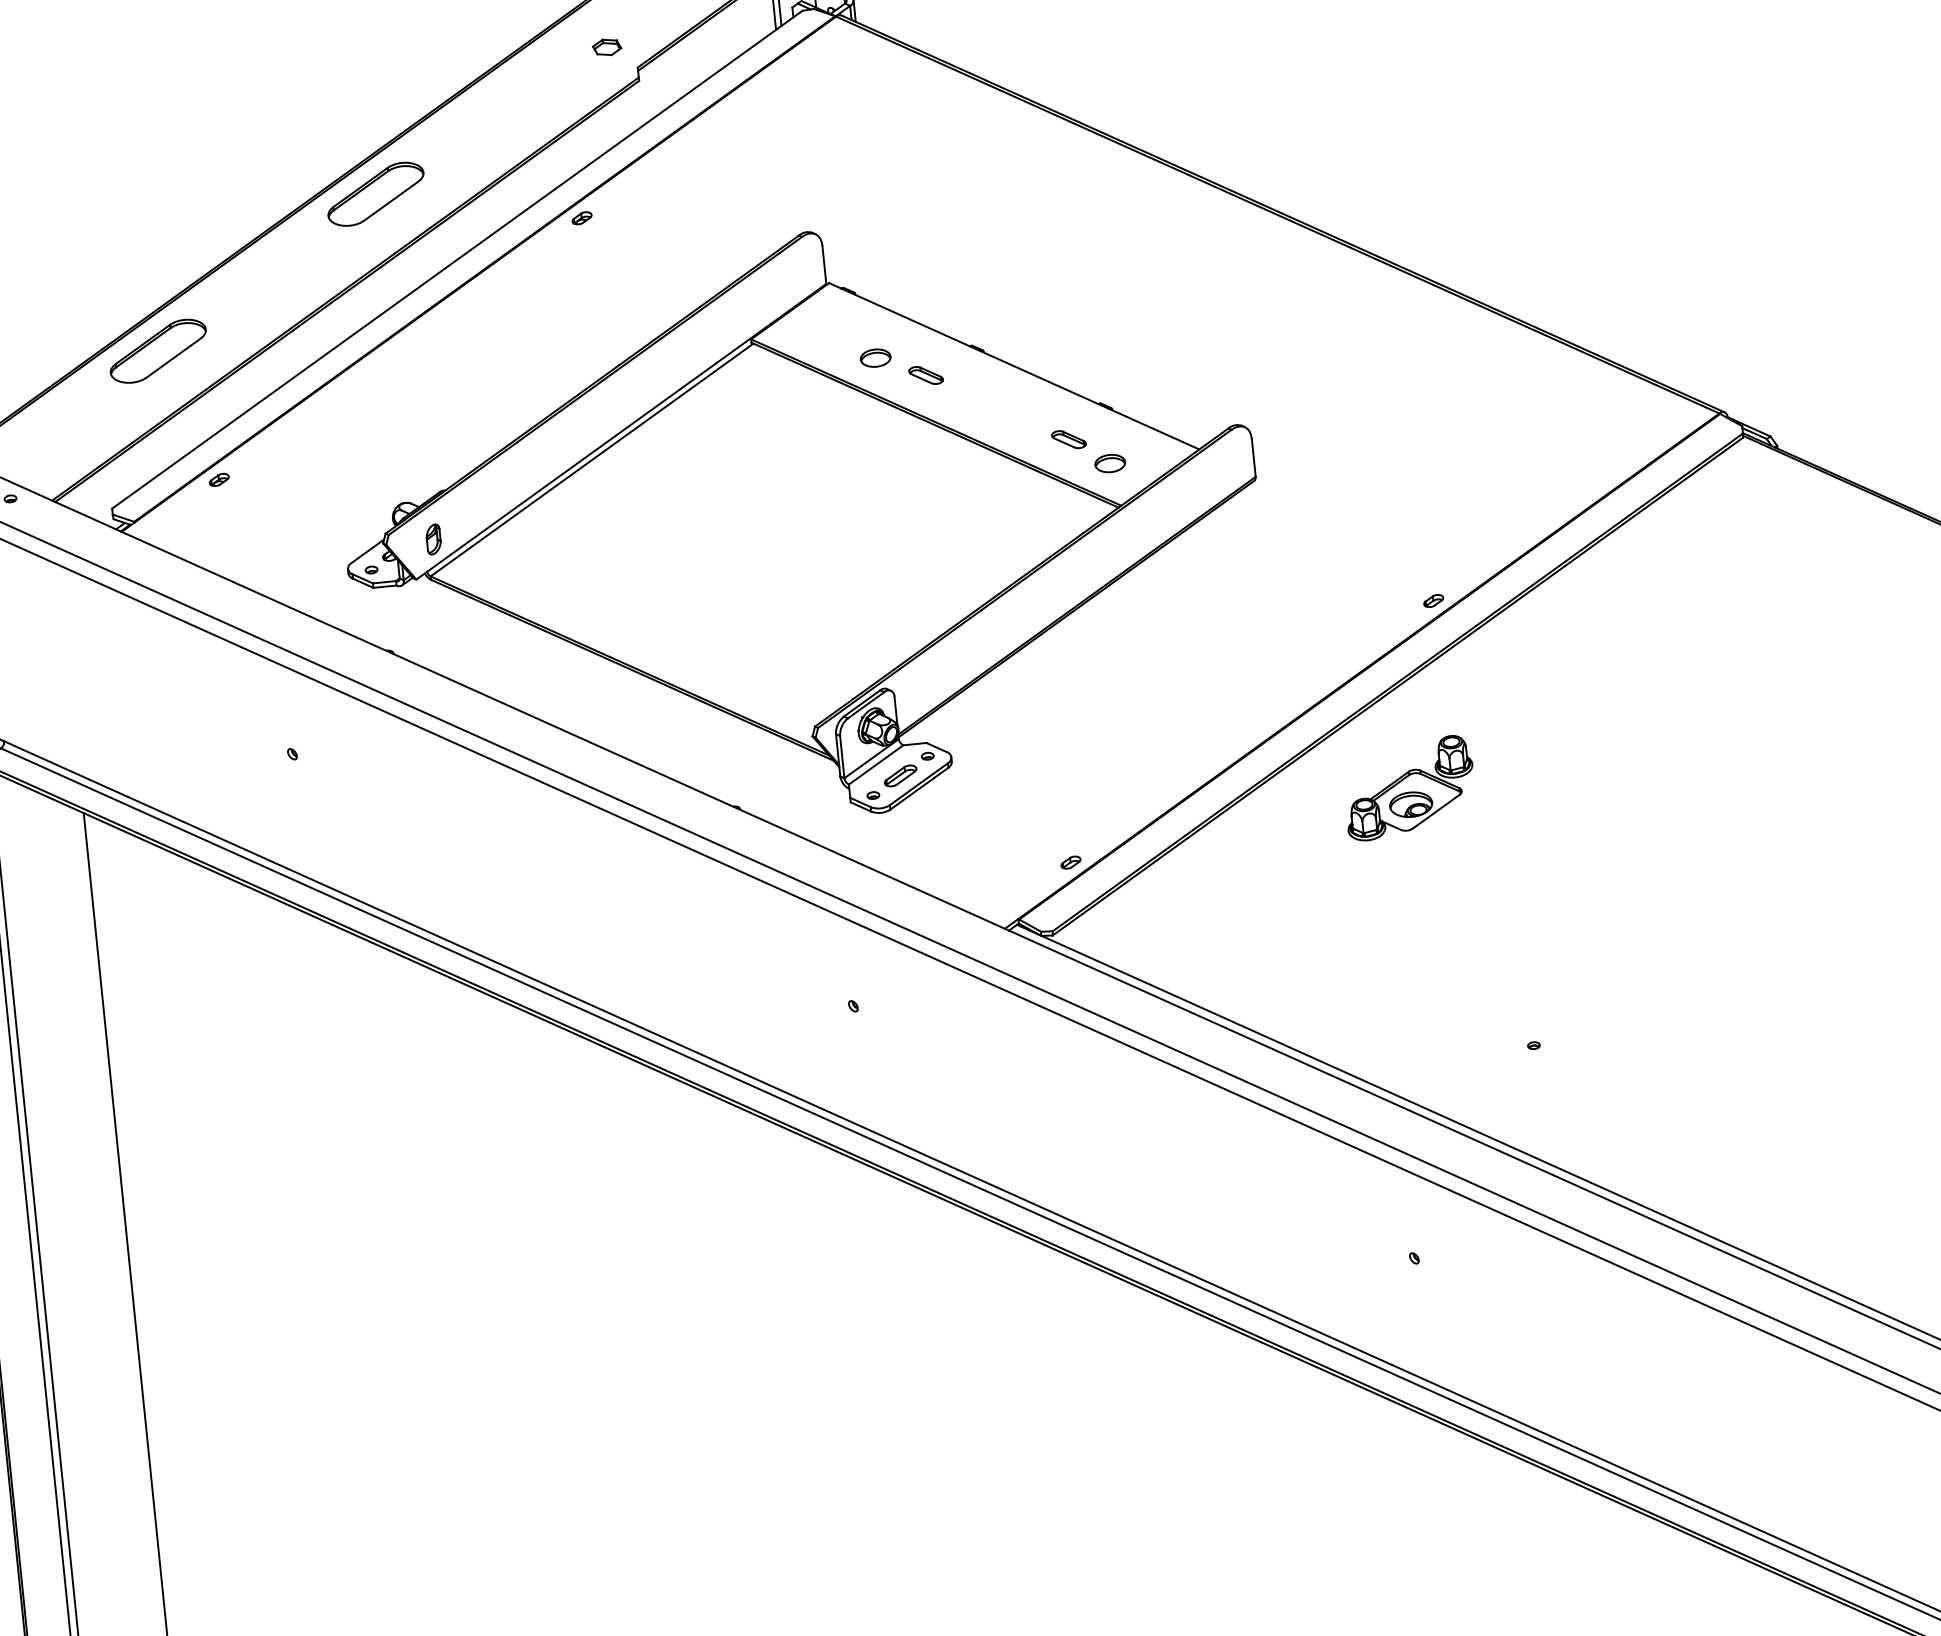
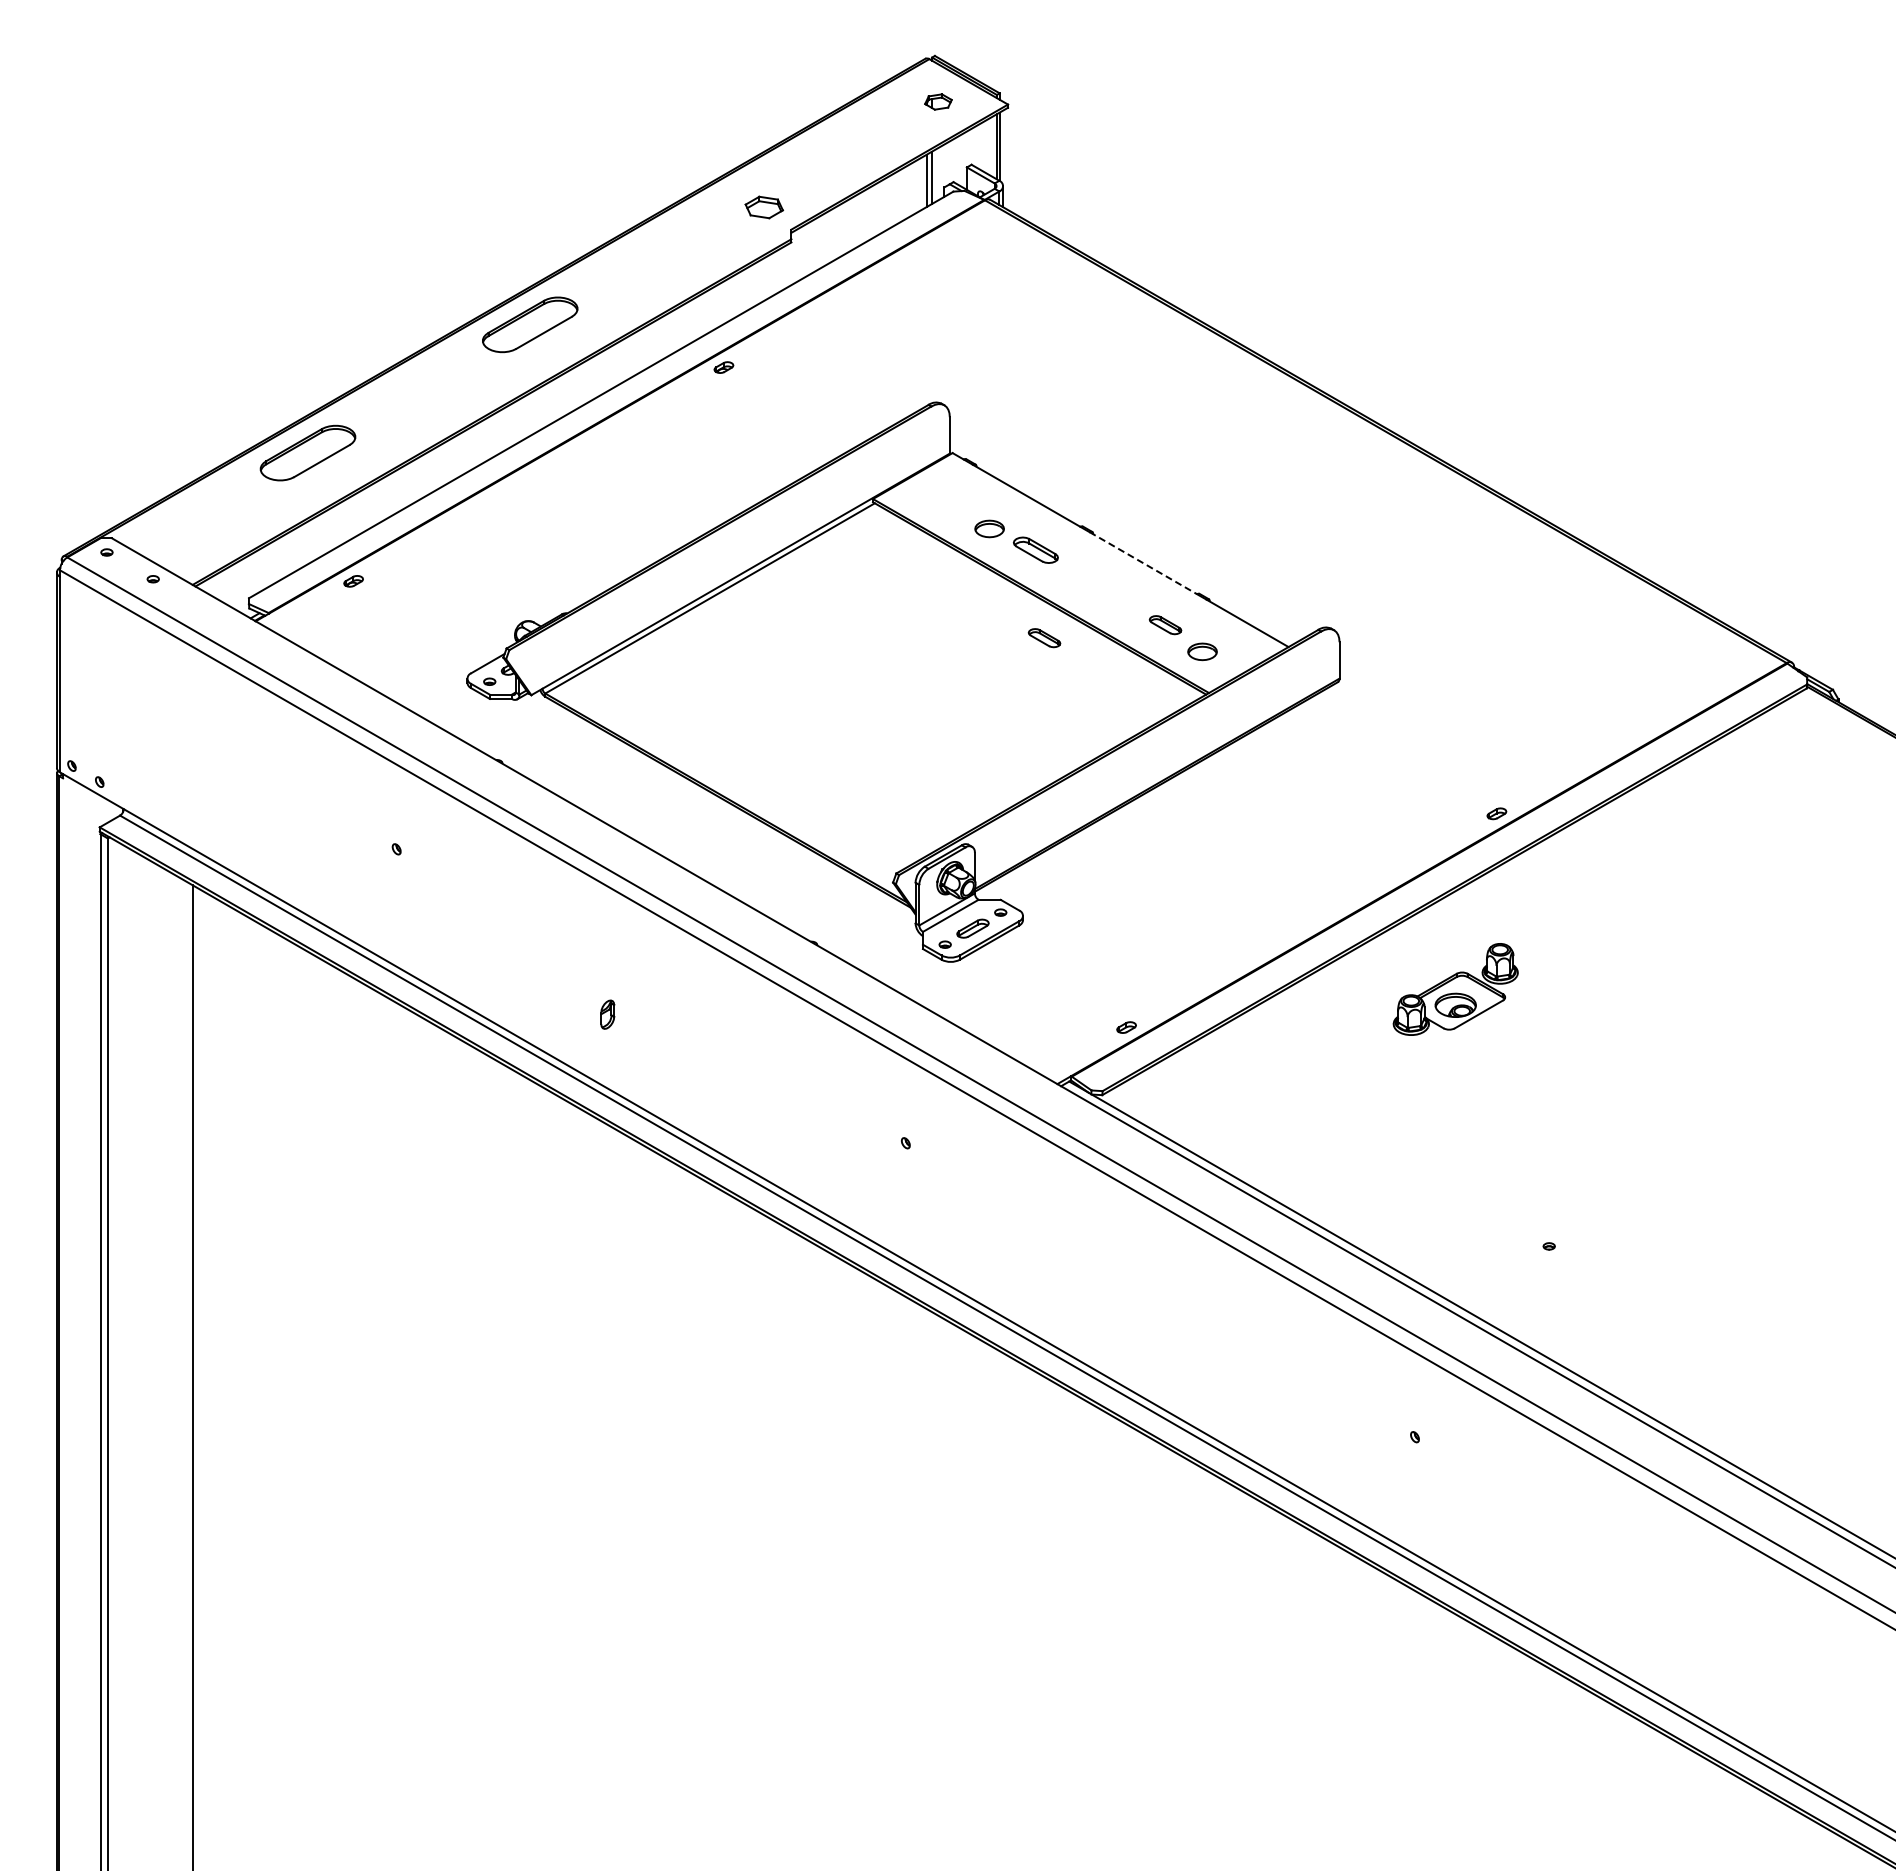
part: (606, 47) -> (763, 207), size x1.4
part: (925, 375) -> (1035, 550), size x1.4
line: (1039, 377) -> (1143, 563), solid -> dashed
part: (944, 466) -> (1044, 638), added
part: (433, 539) -> (607, 1014), moved

